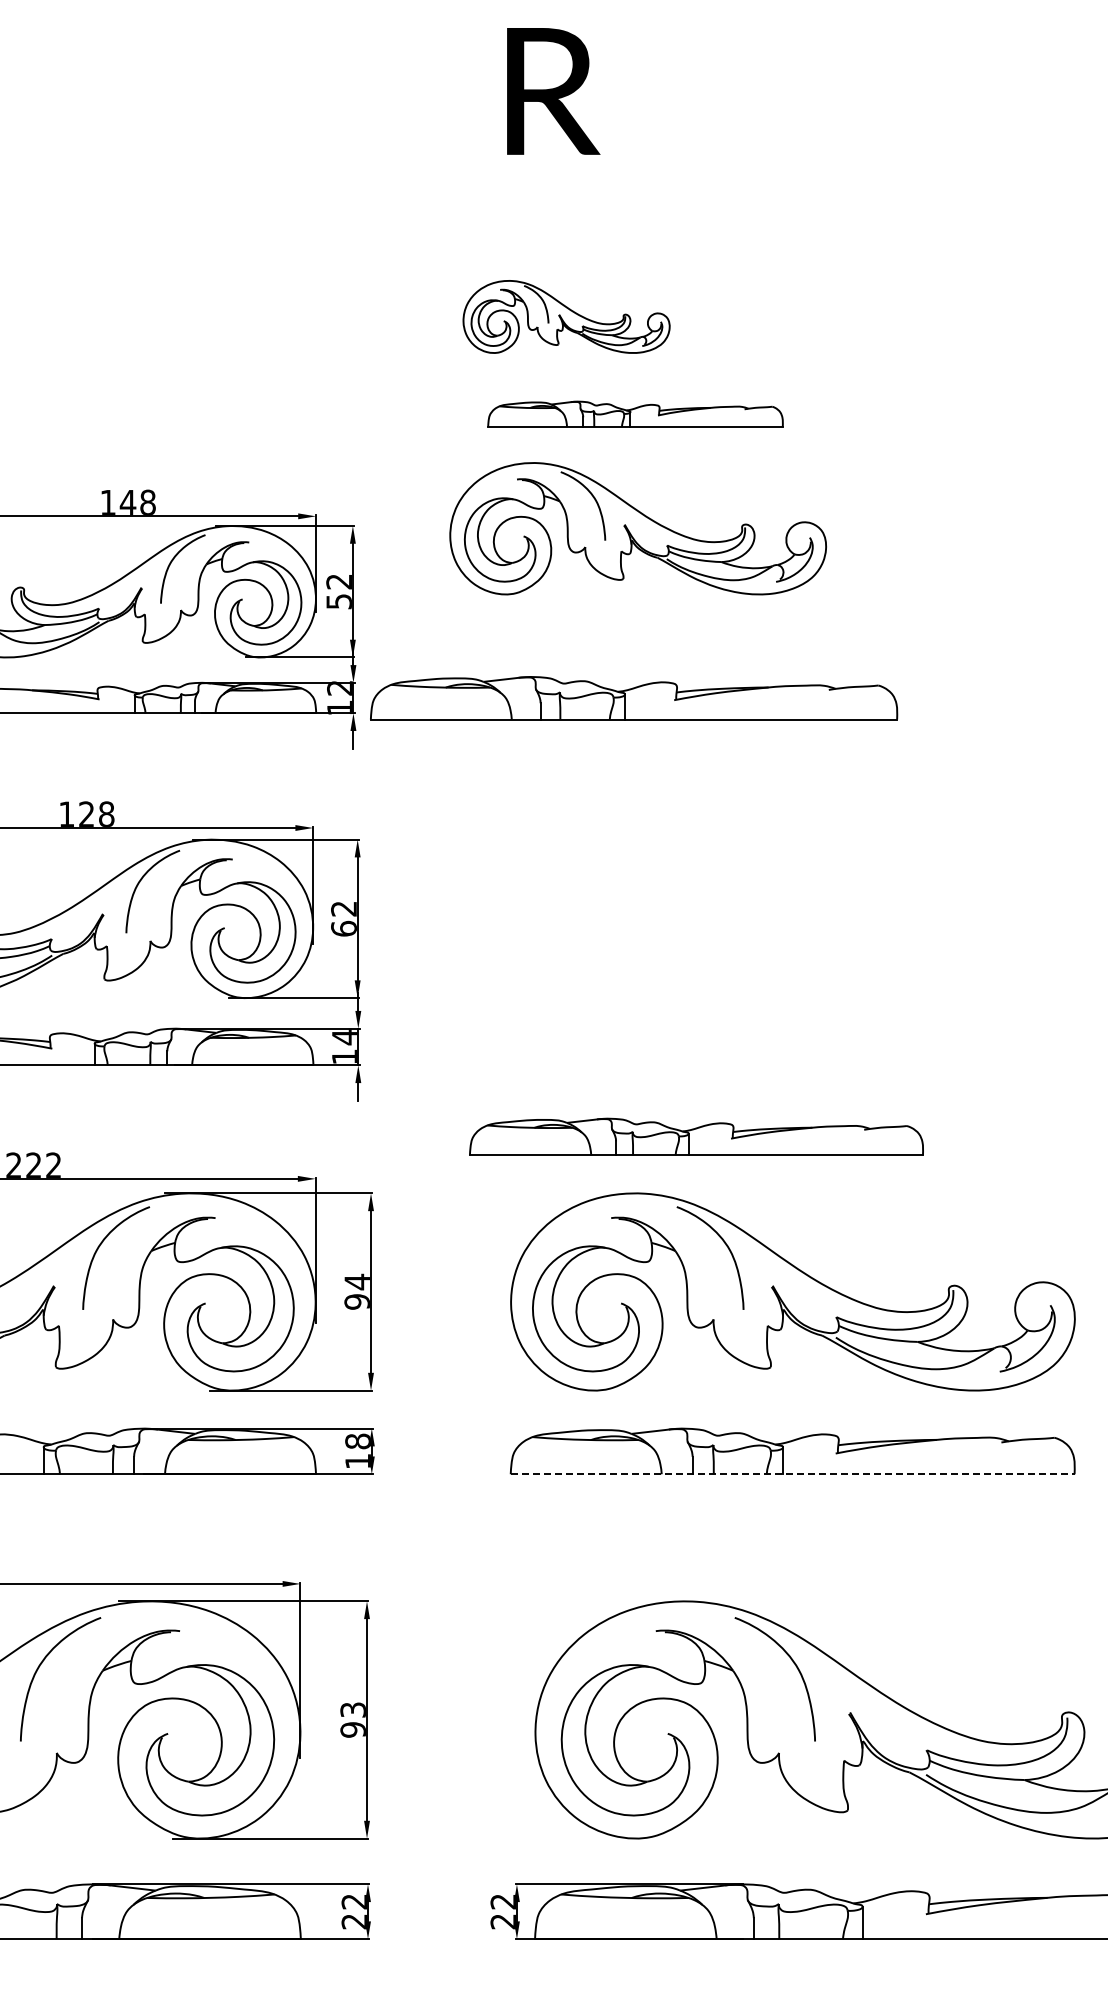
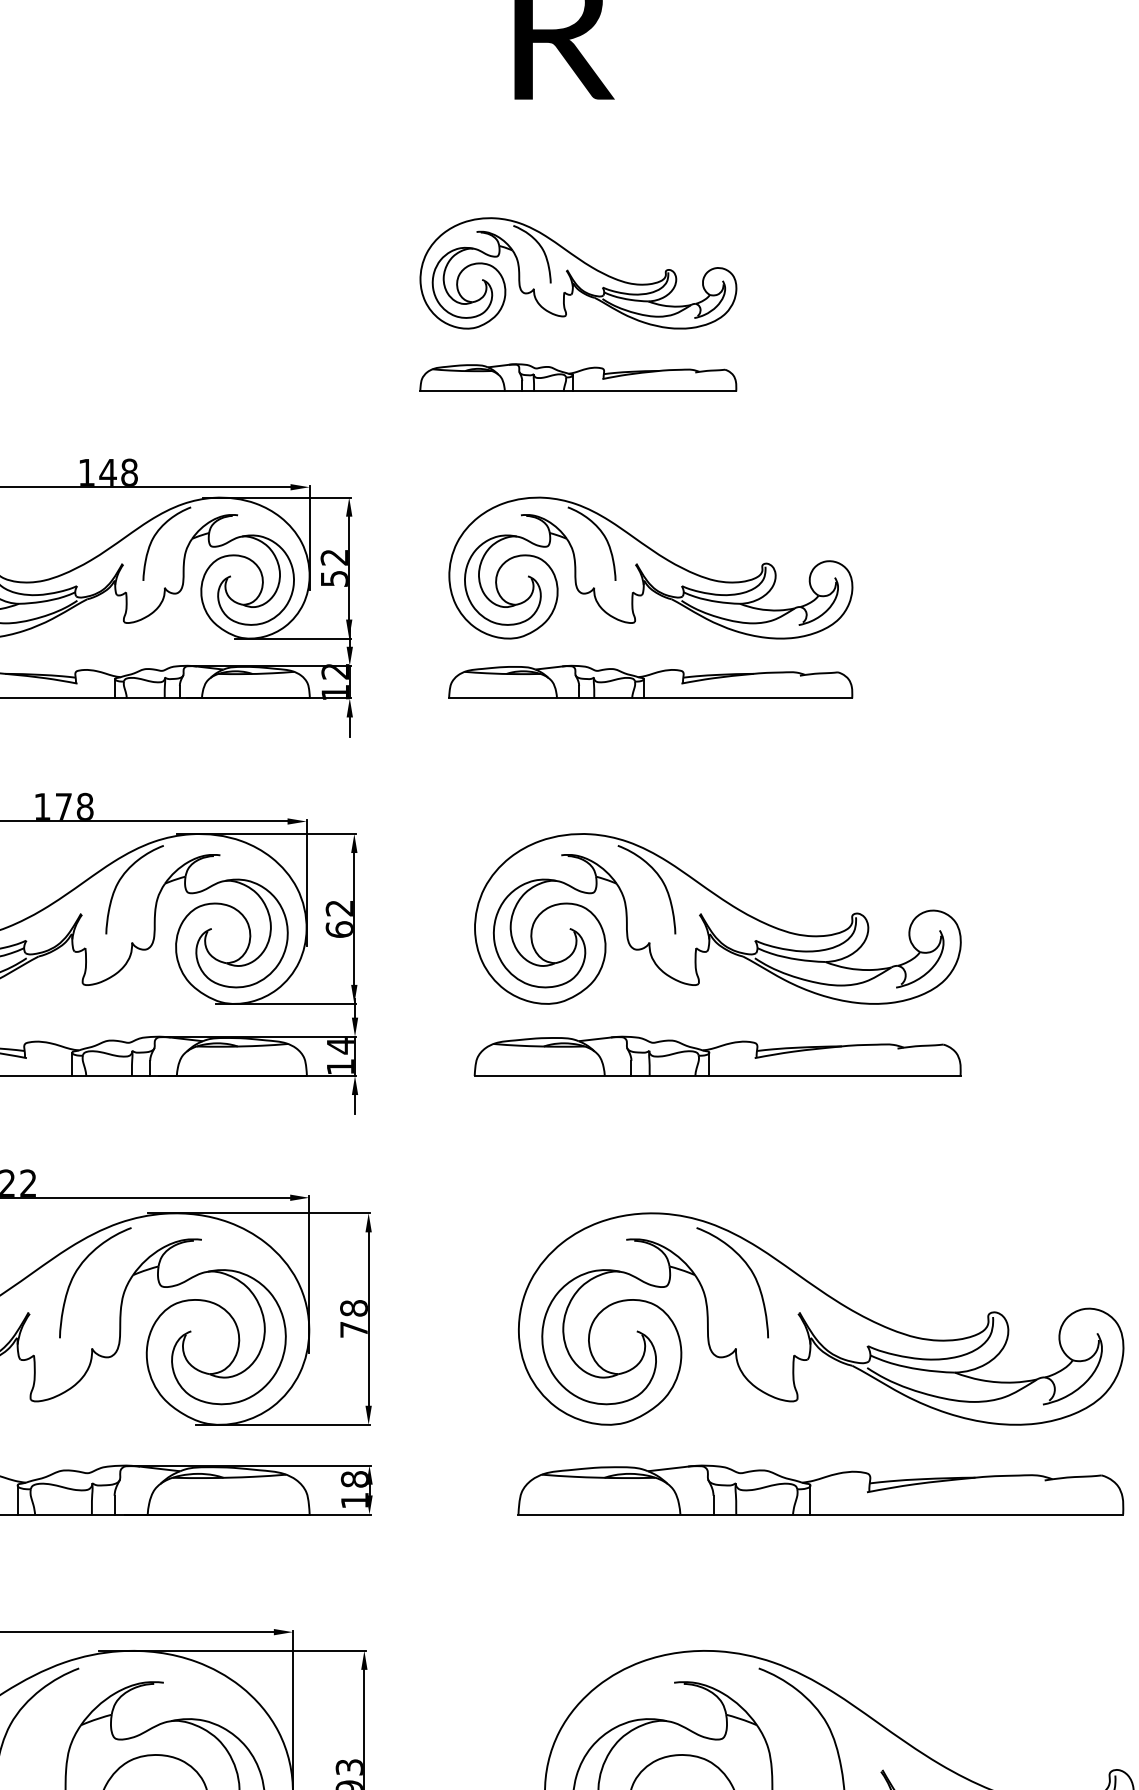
part: (566, 316) -> (578, 272), size x1.43
part: (635, 413) -> (578, 376), moved
part: (637, 528) -> (650, 567), moved
part: (633, 697) -> (650, 681), size x0.71
text: (86, 813) -> (63, 805), 128 -> 178
part: (696, 918) -> (717, 918), added
part: (696, 1136) -> (717, 1055), moved
text: (356, 1291) -> (353, 1318), 94 -> 78
line: (792, 1474) -> (820, 1514), dashed -> solid

